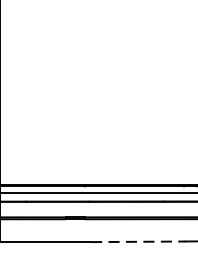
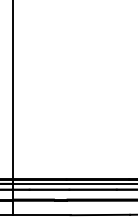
line: (138, 241) -> (100, 214), dashed -> solid

